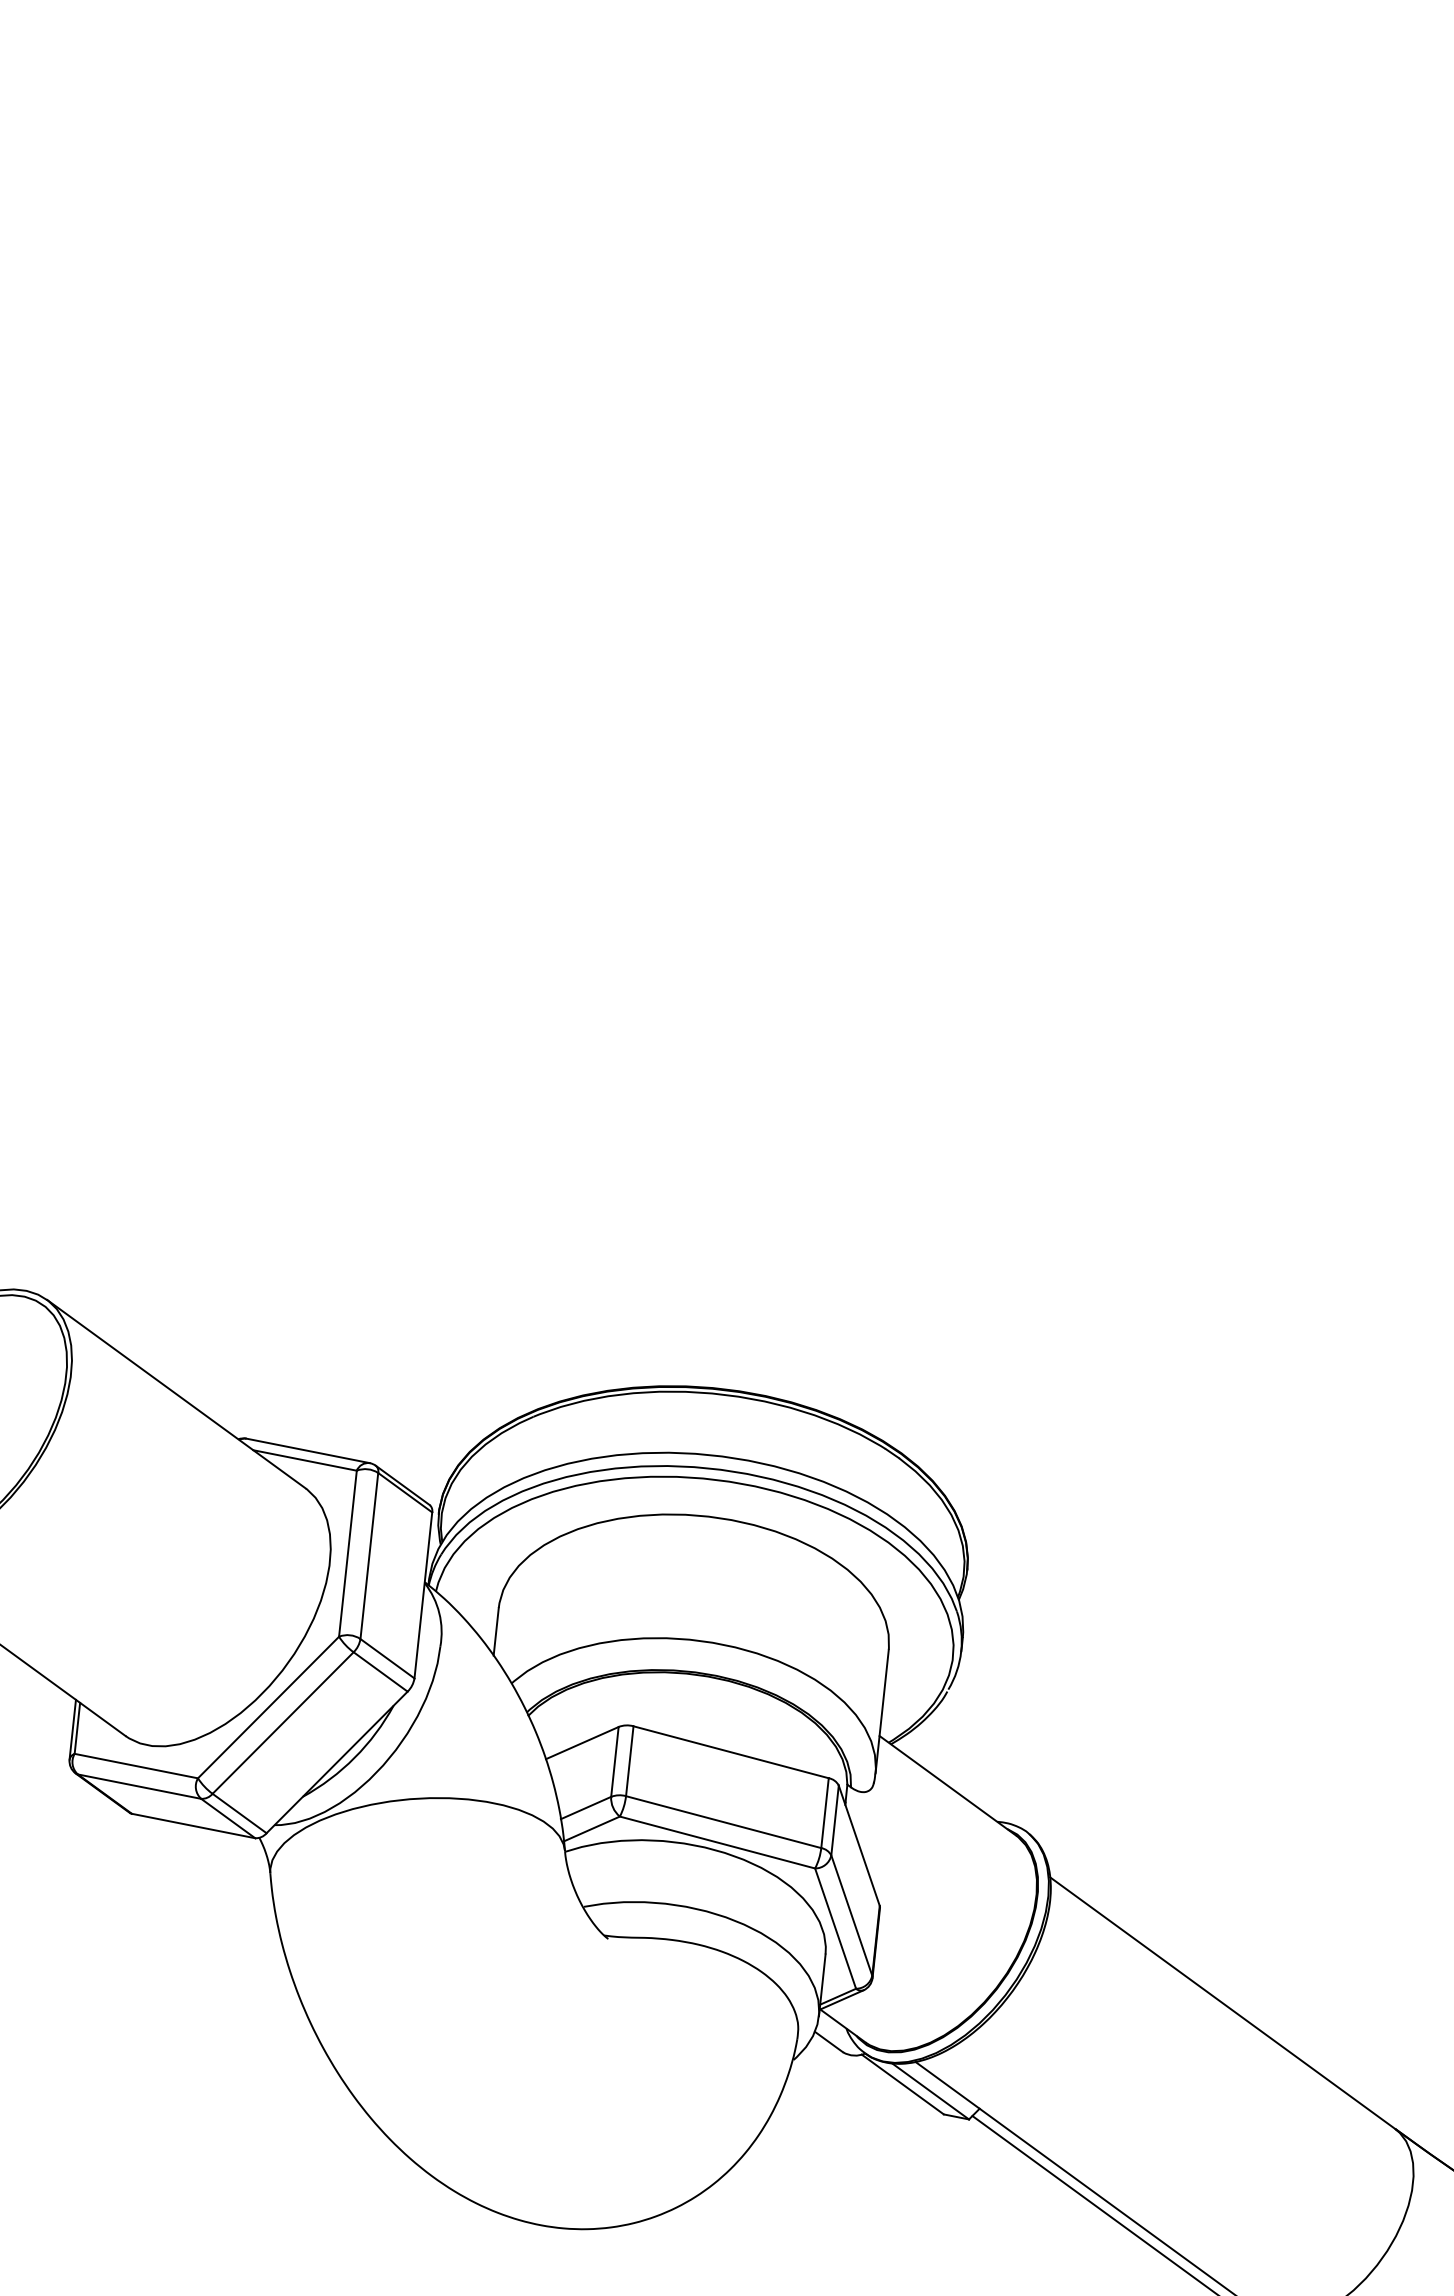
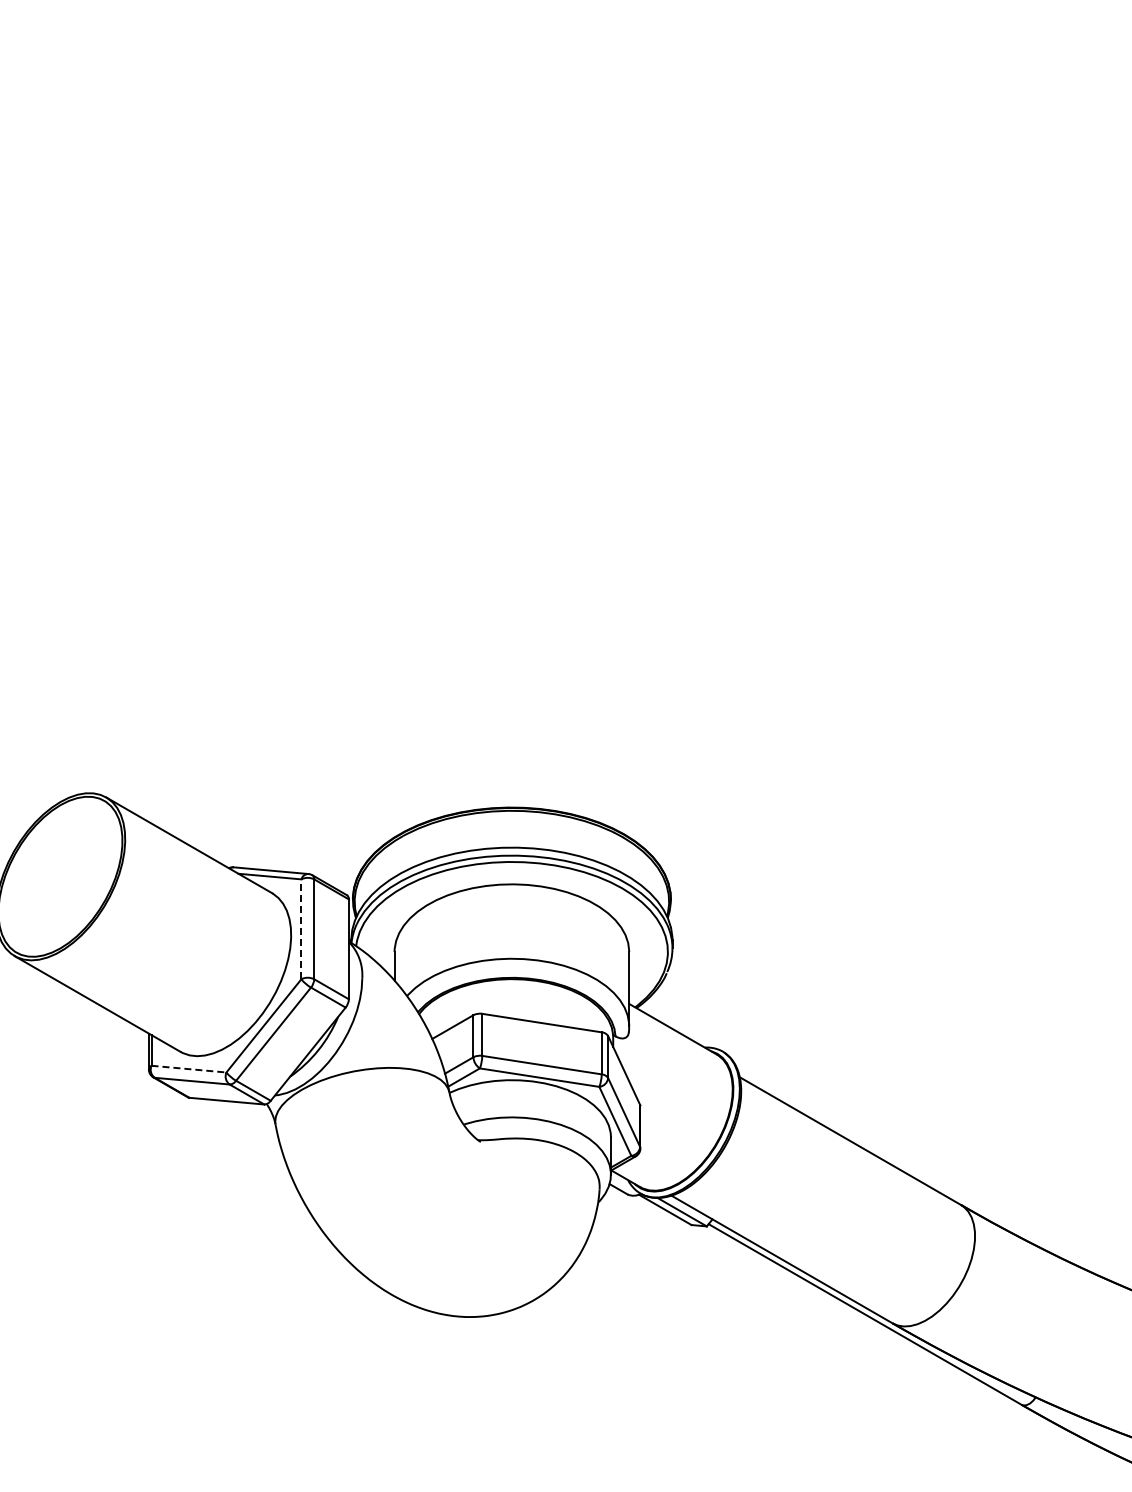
line: (348, 1554) -> (301, 929), solid -> dashed
line: (135, 1766) -> (188, 1069), solid -> dashed

